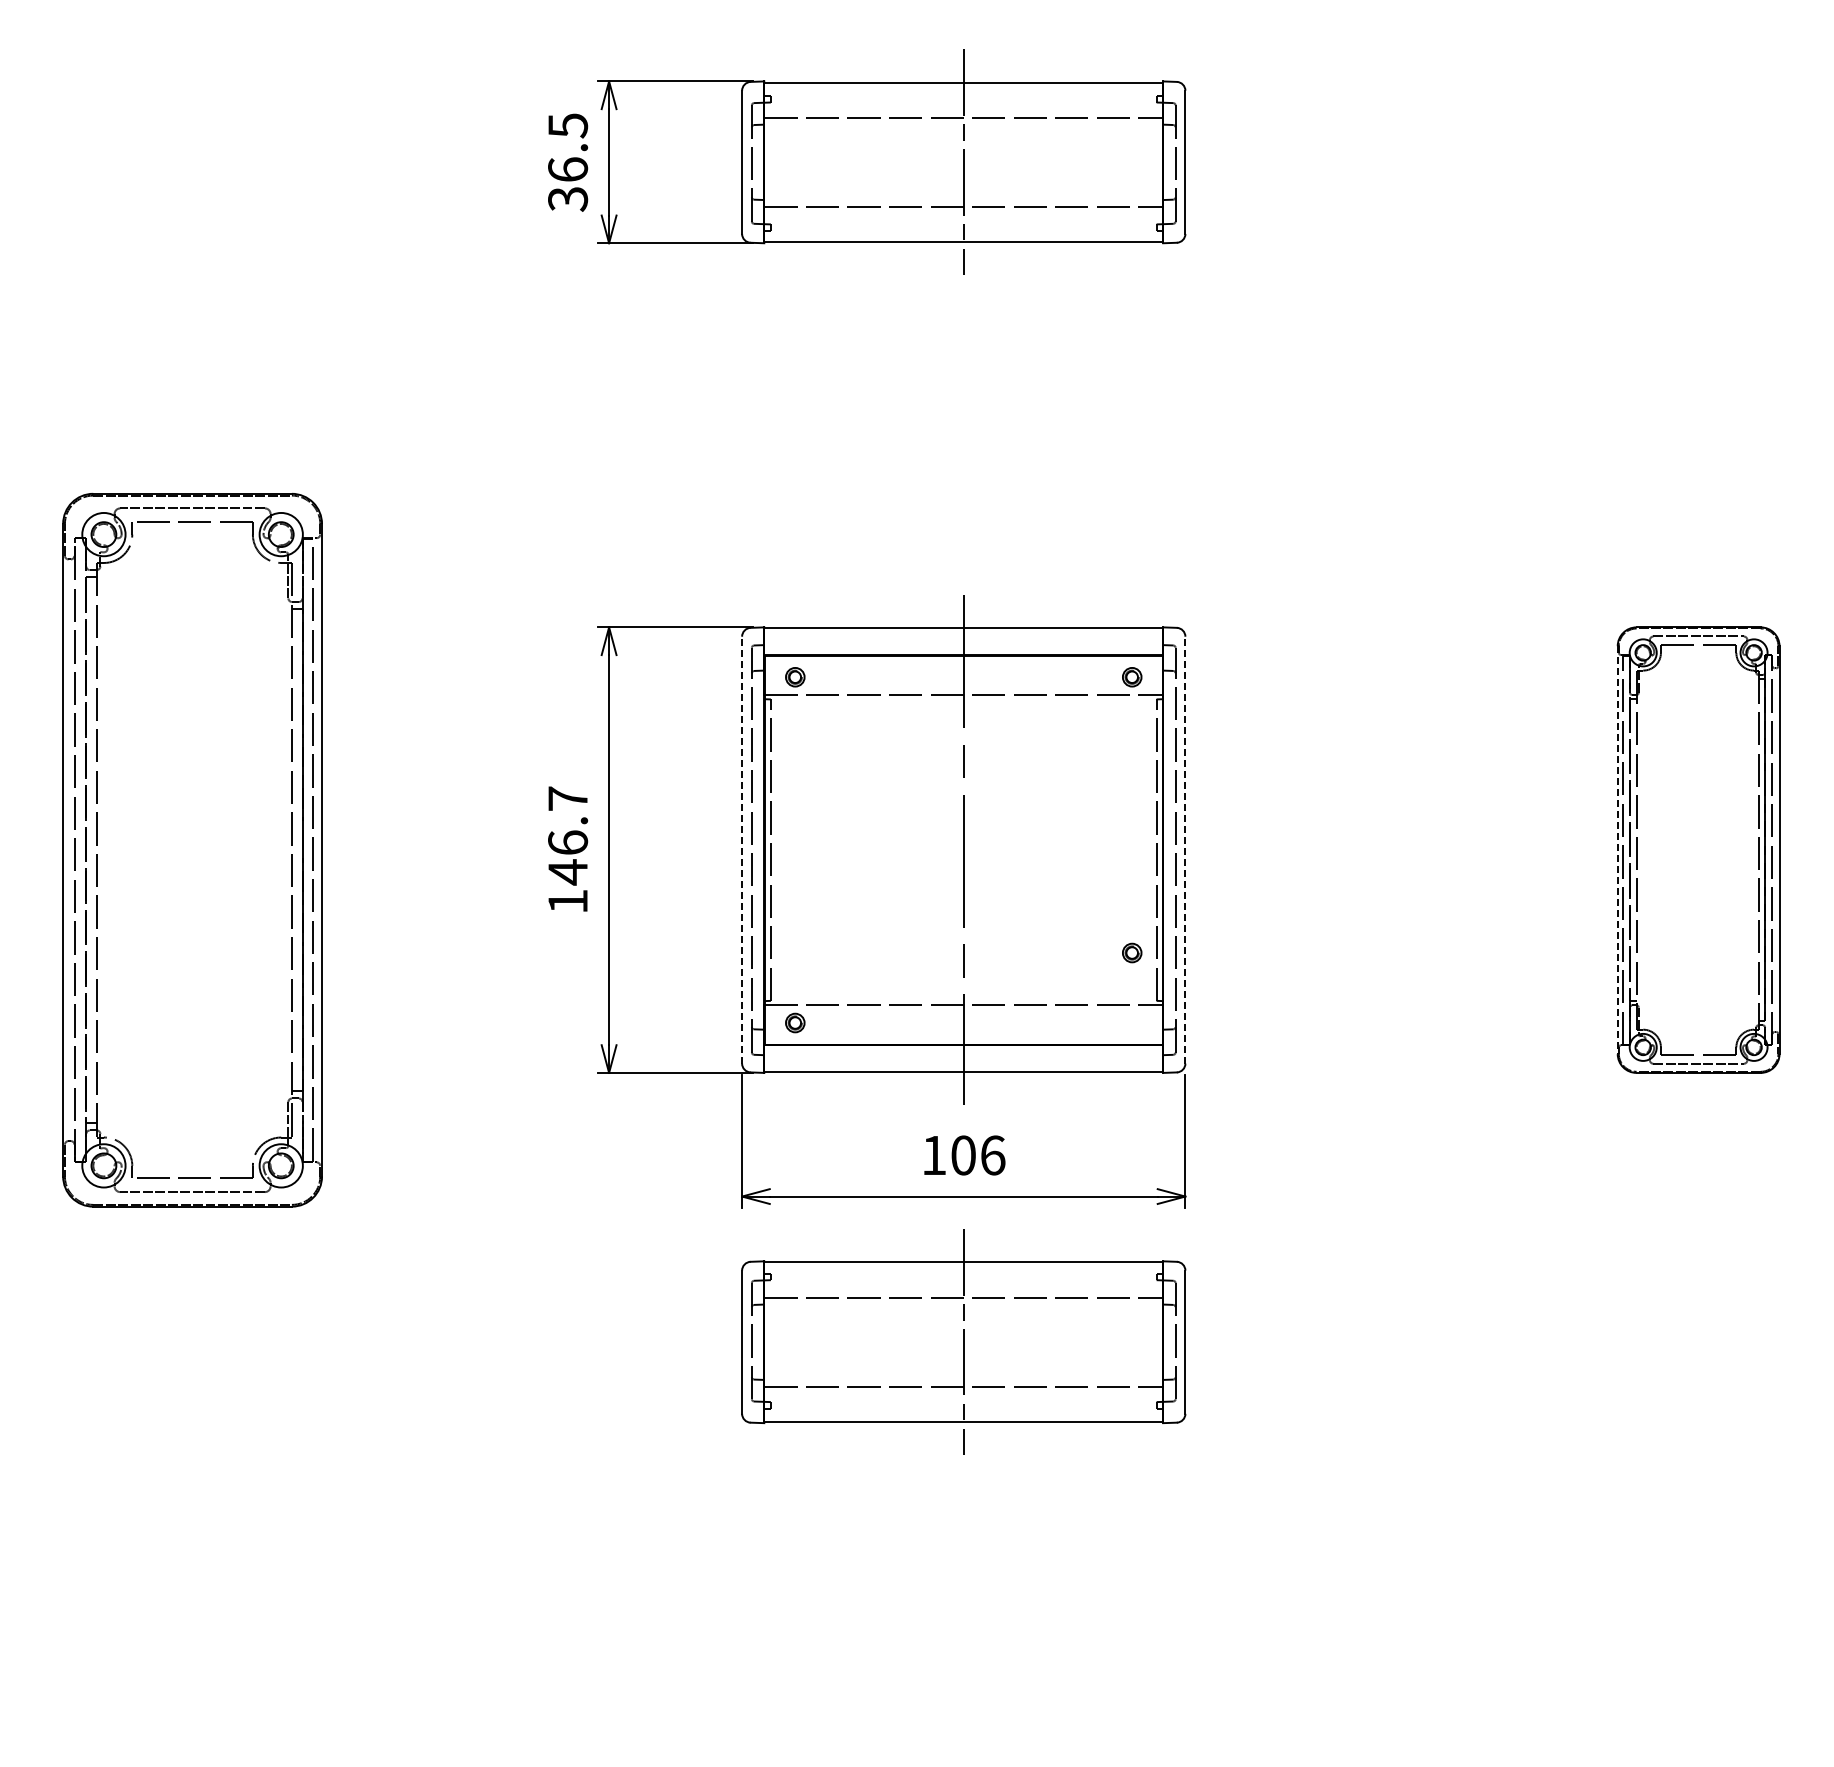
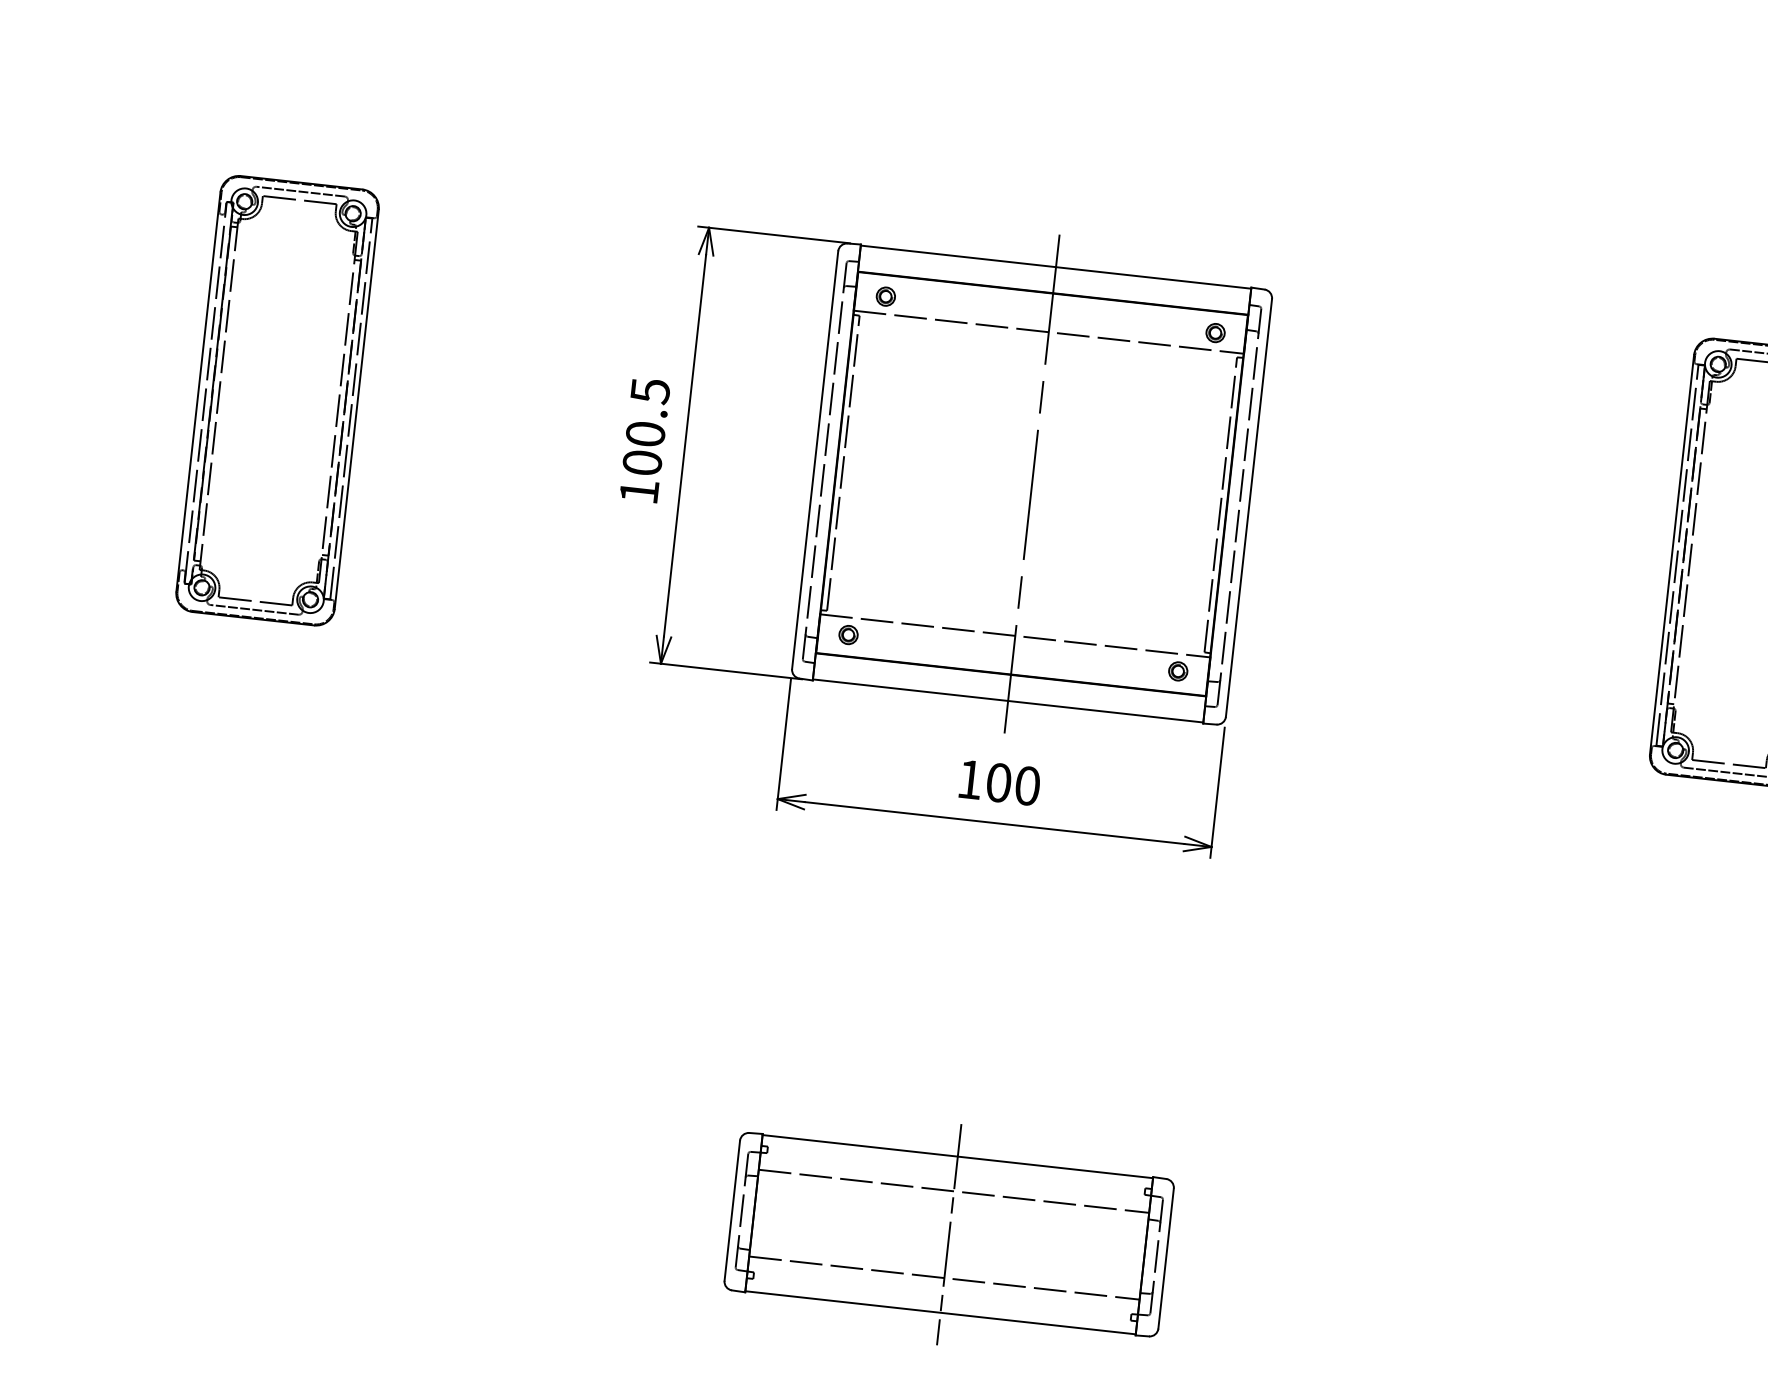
text: (568, 835) -> (646, 427), 146.7 -> 100.5
part: (192, 849) -> (277, 400), size x0.62
line: (742, 849) -> (815, 459), dashed -> solid
line: (1185, 849) -> (1249, 507), dashed -> solid
line: (1617, 850) -> (1671, 555), dashed -> solid
part: (1132, 952) -> (1178, 670), moved
text: (993, 1155) -> (1028, 786), 106 -> 100
part: (963, 1341) -> (949, 1233), moved

